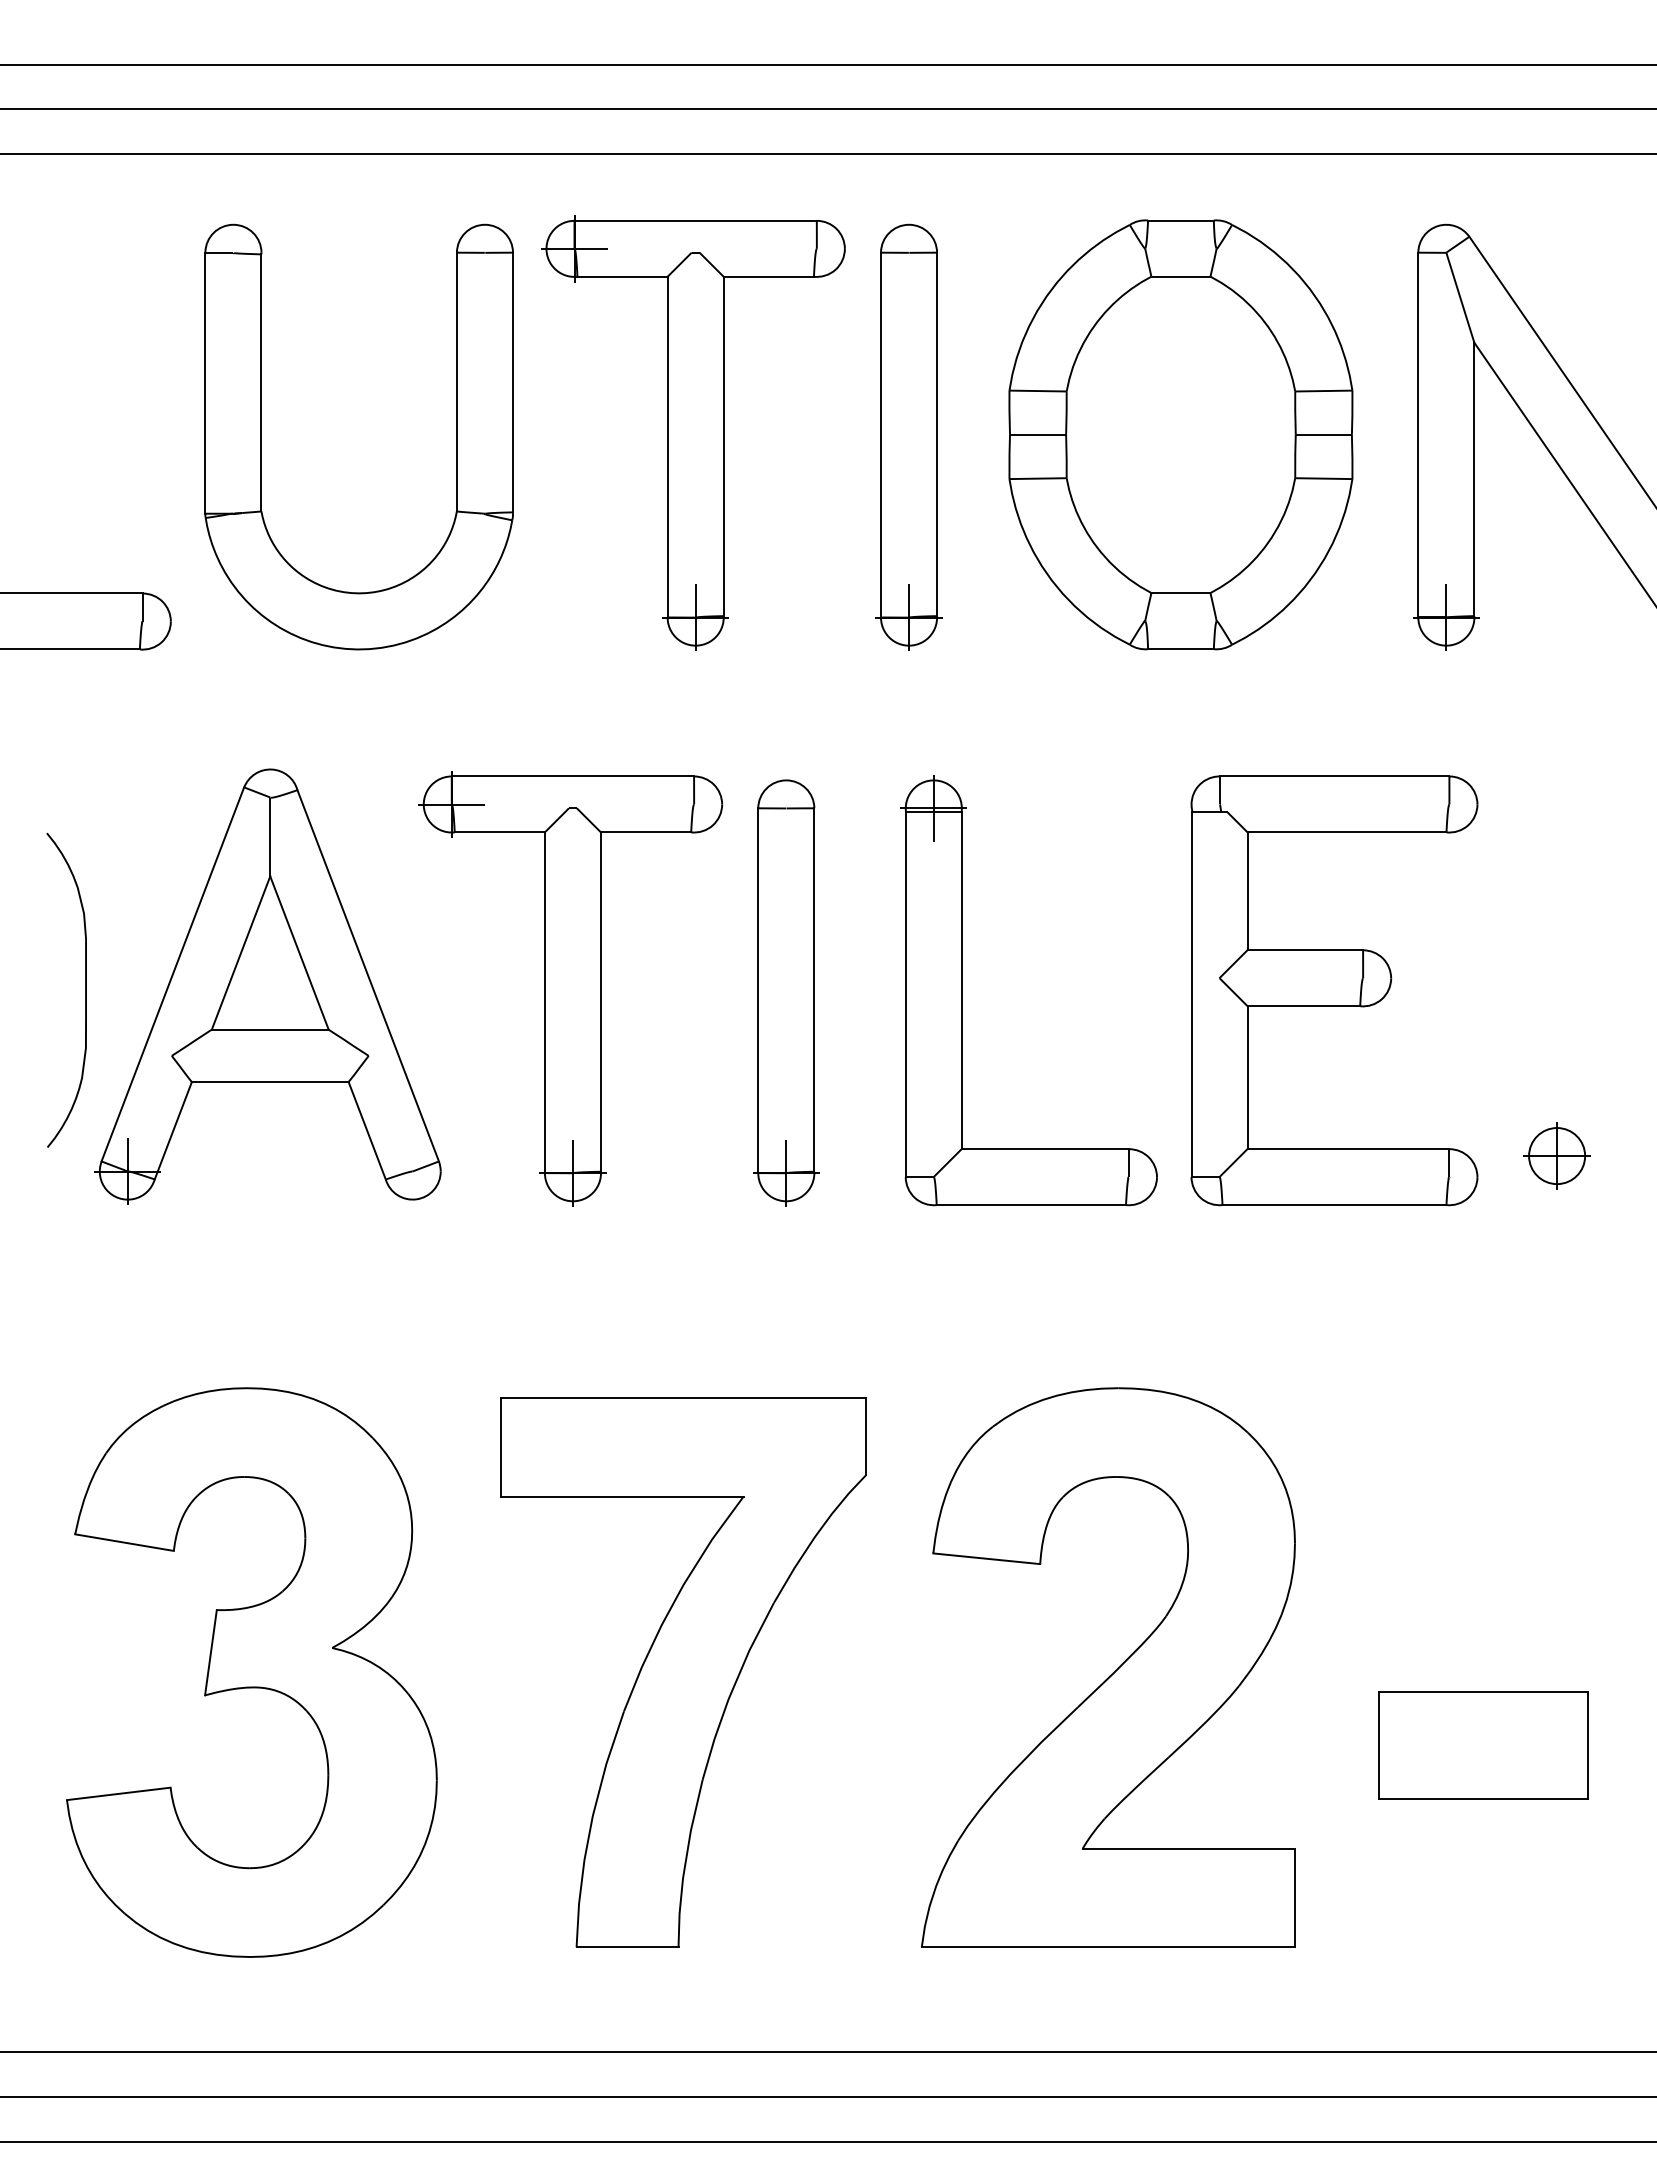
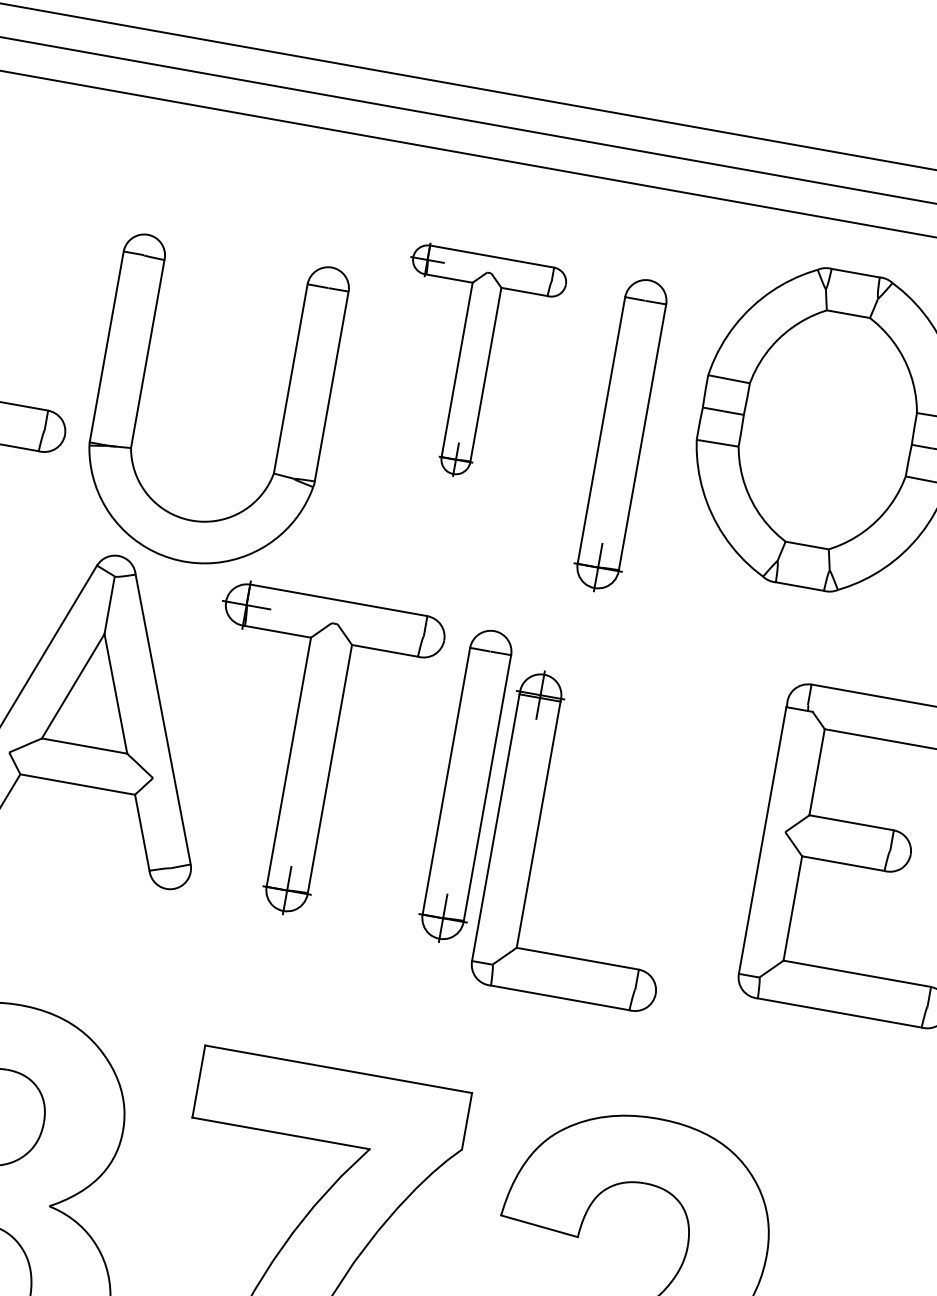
part: (693, 432) -> (471, 364), size x0.7
part: (261, 436) -> (140, 393), moved
part: (908, 436) -> (621, 435), moved
part: (962, 990) -> (537, 832), moved

